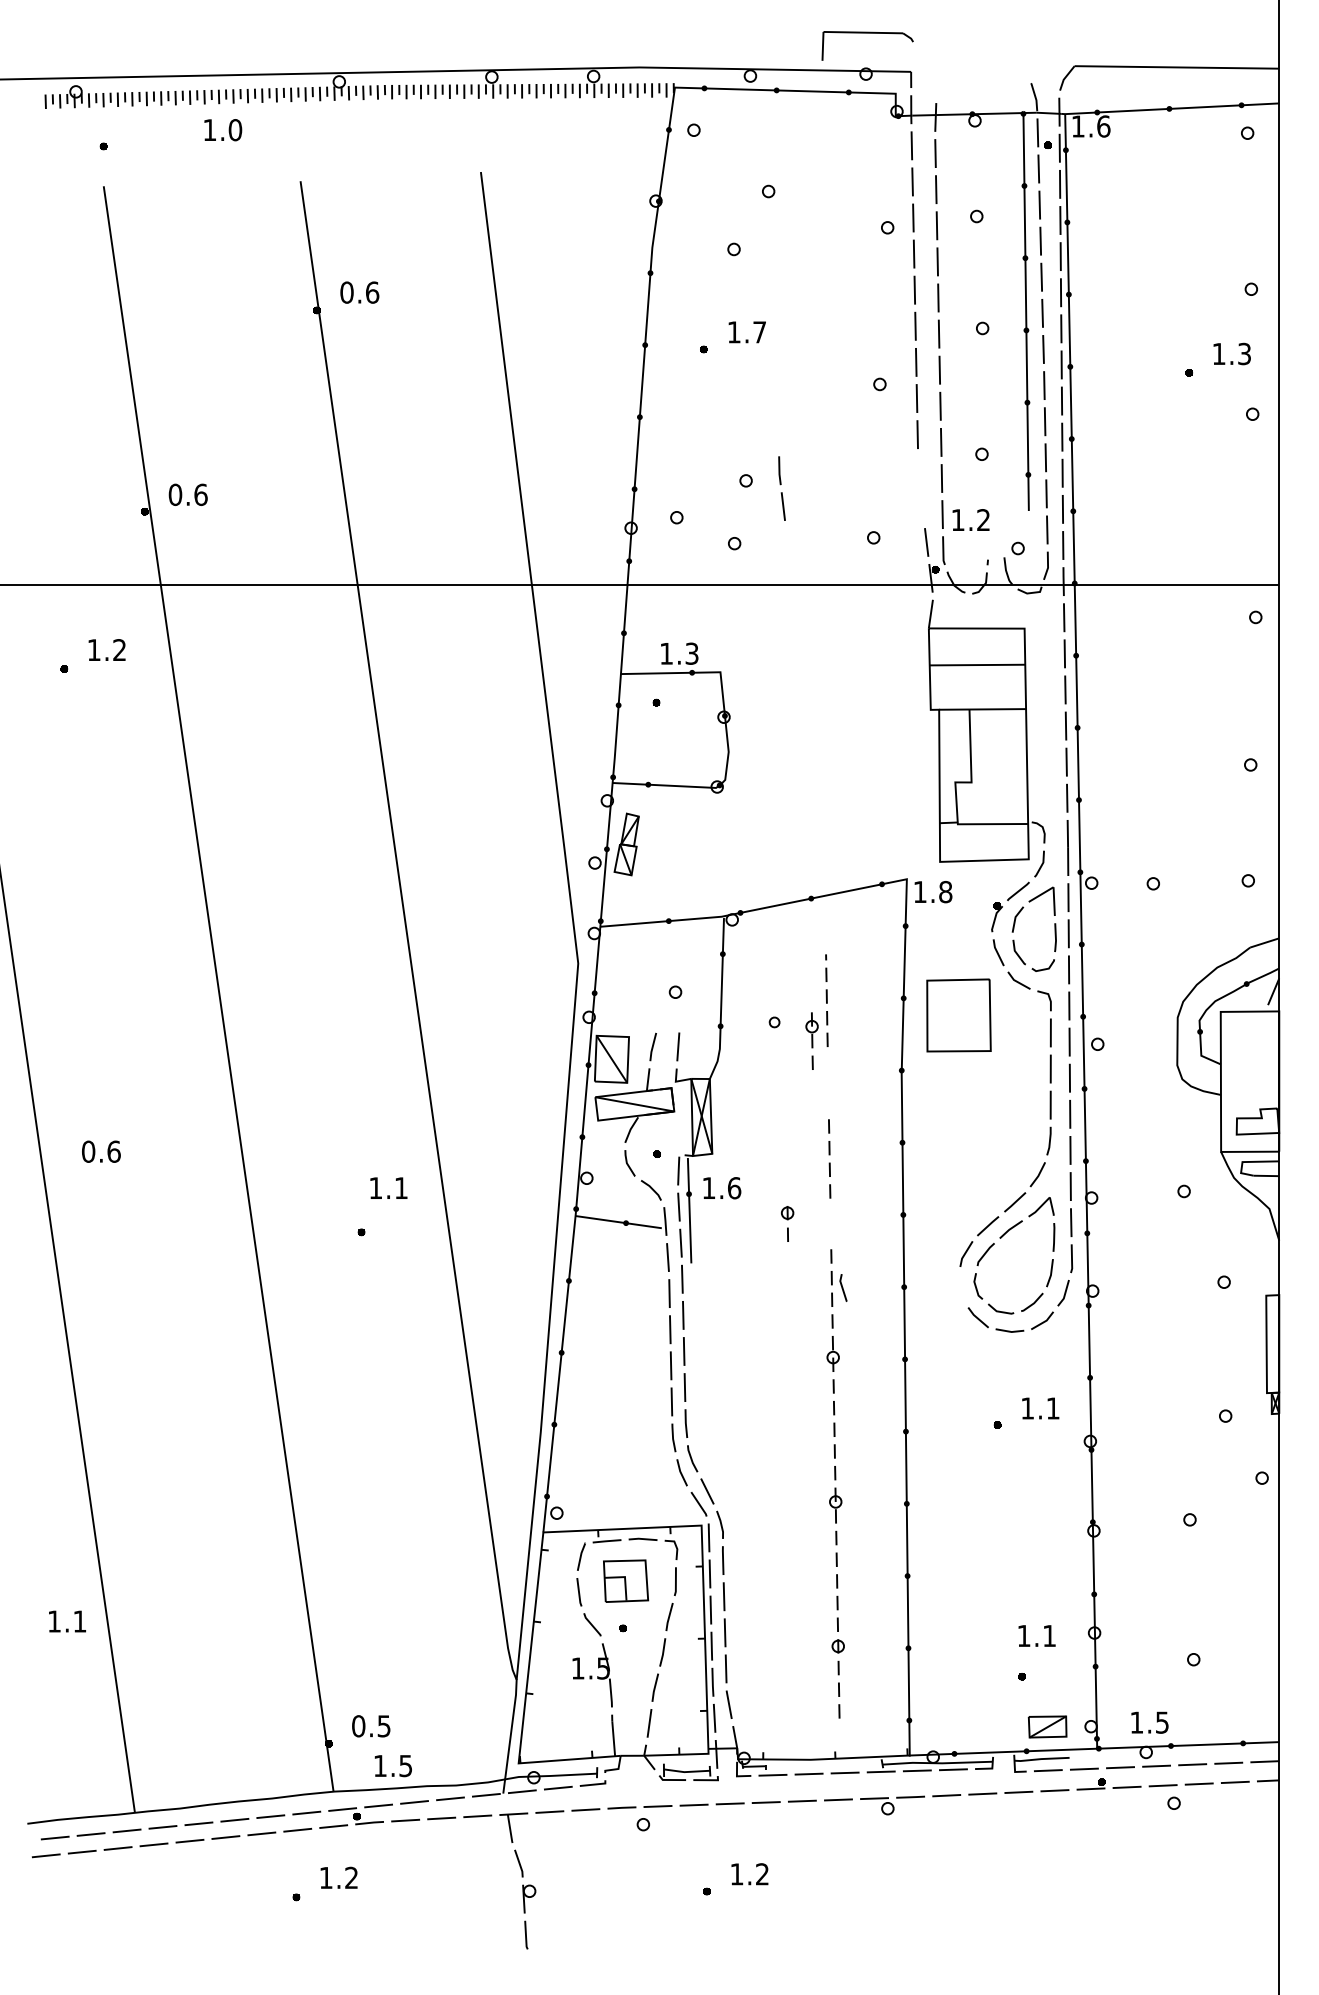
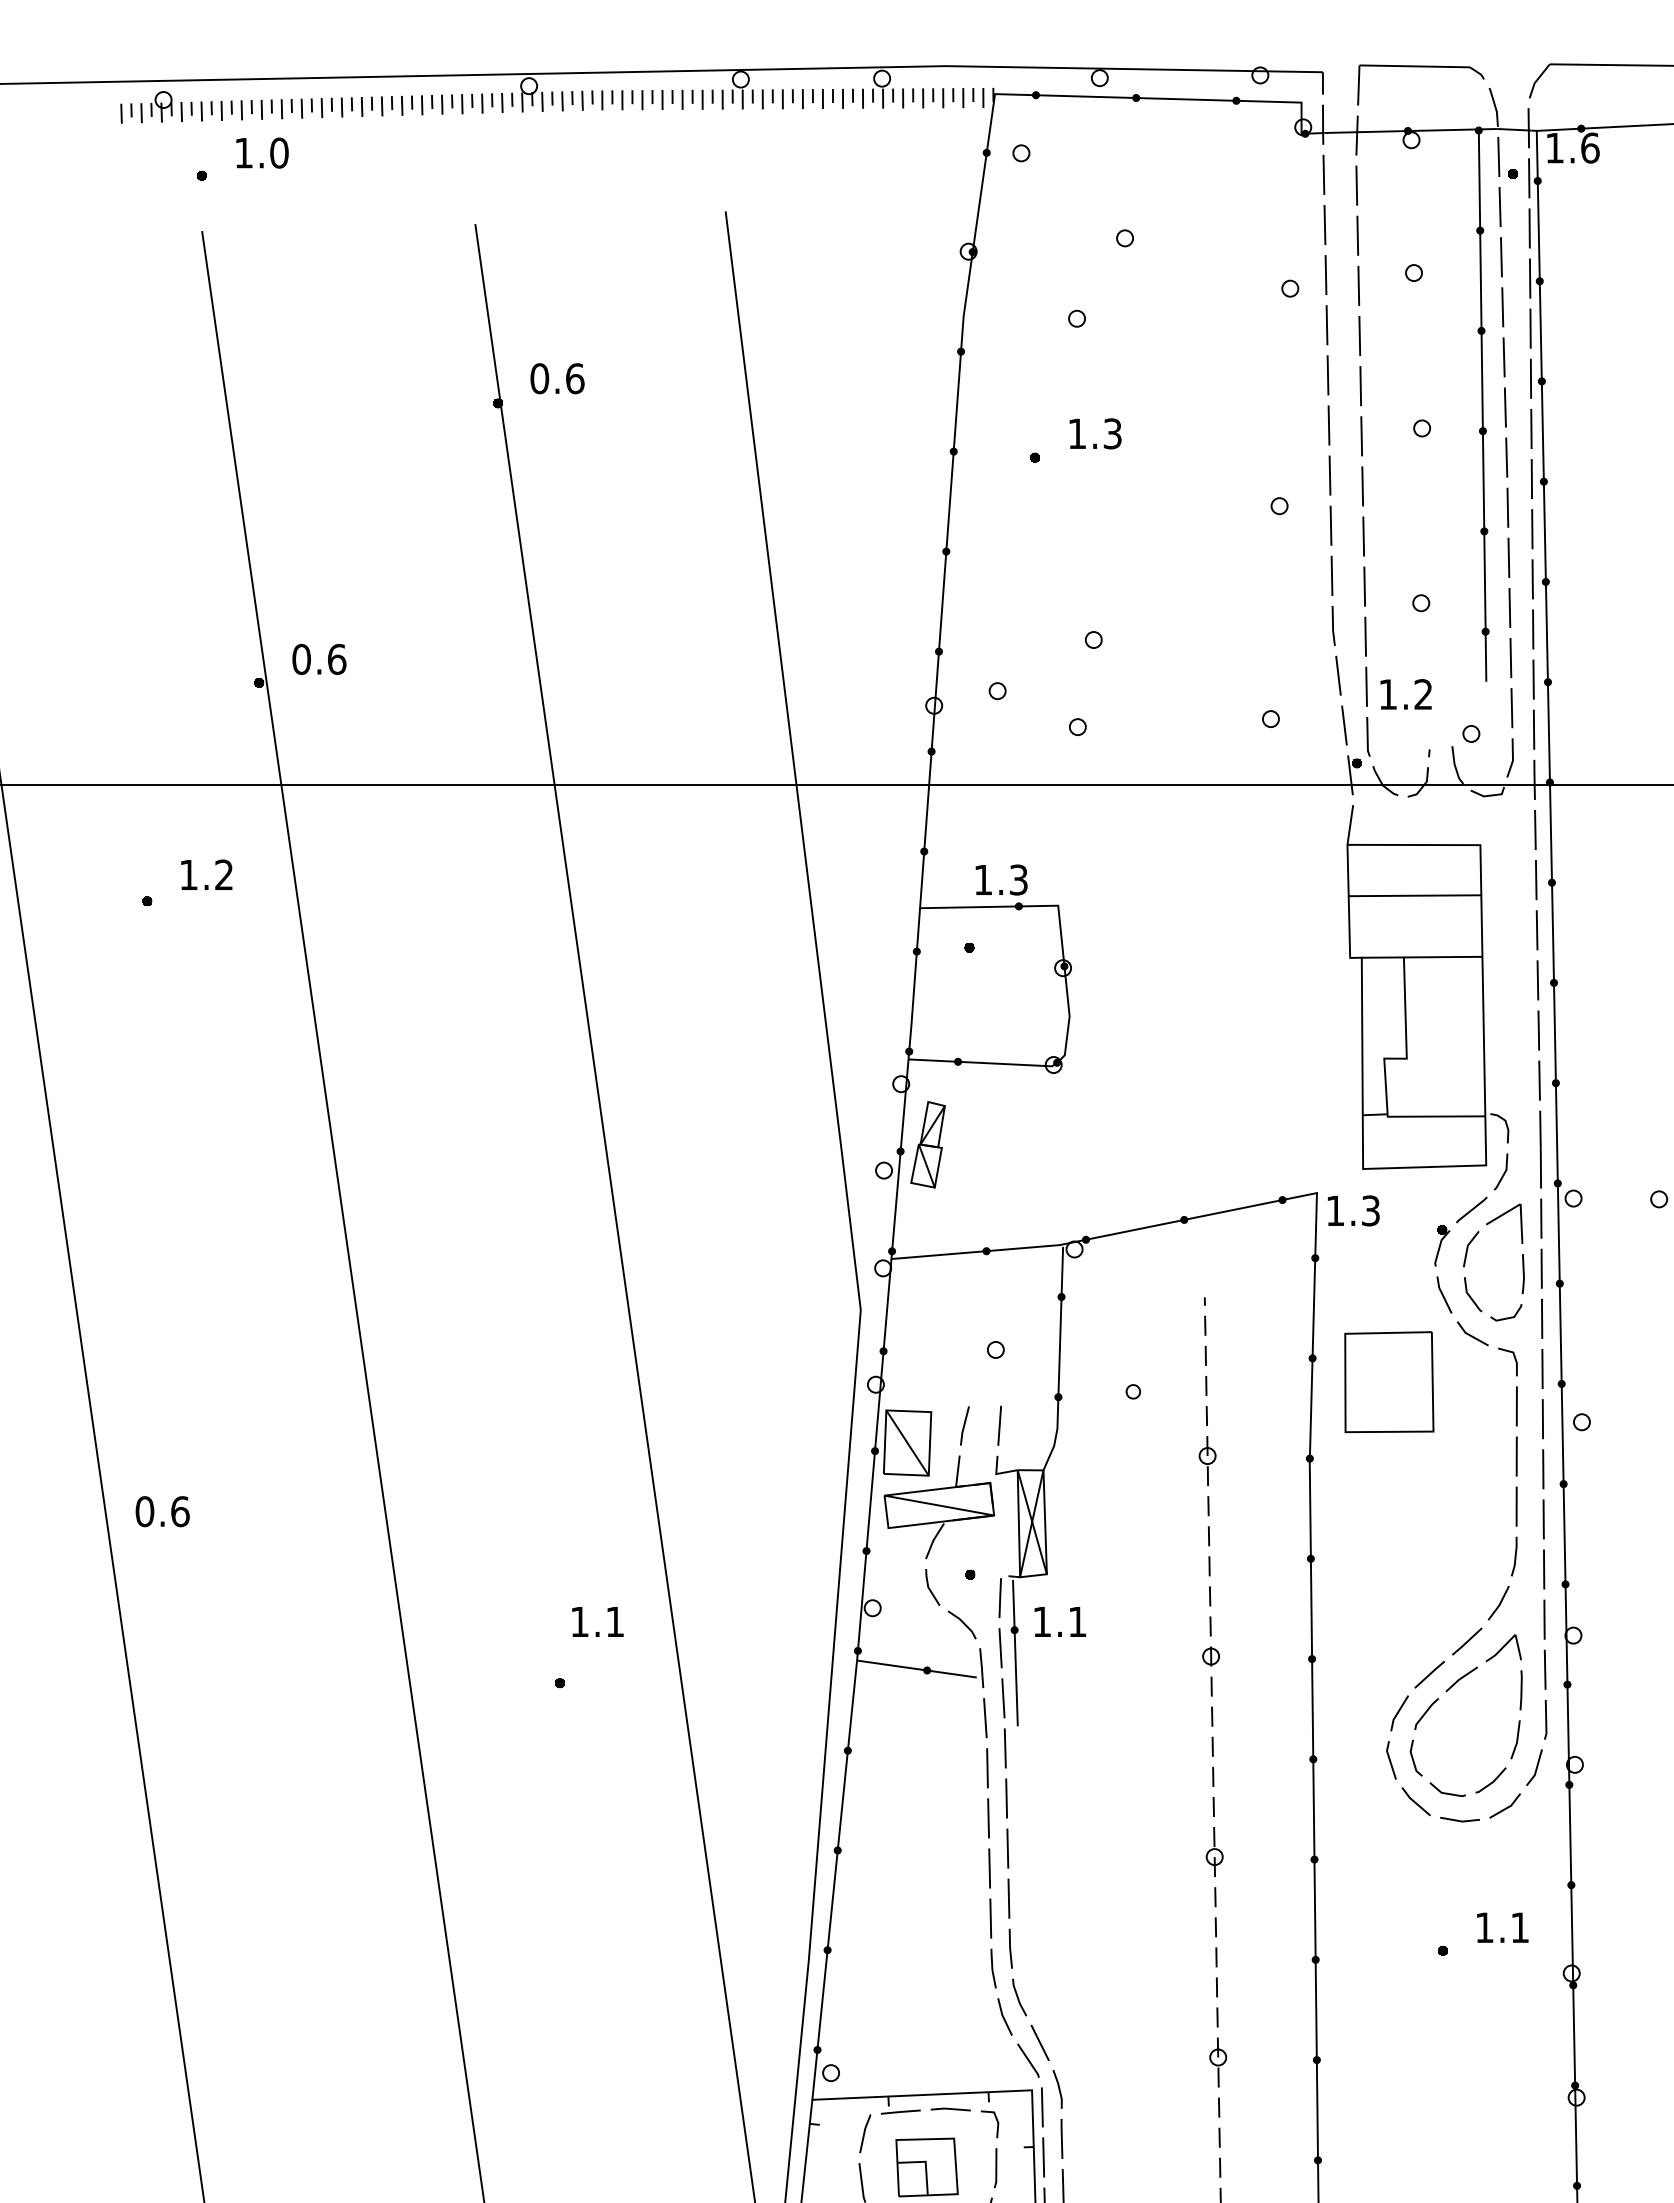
part: (867, 33) -> (1420, 67), moved
text: (223, 130) -> (262, 153), moved
text: (759, 332) -> (1112, 434), 1.7 -> 1.3
part: (781, 488) -> (1335, 650), moved
text: (945, 892) -> (1370, 1211), 1.8 -> 1.3
part: (811, 1040) -> (1206, 1475), moved
text: (101, 1151) -> (162, 1511), moved
text: (734, 1188) -> (1077, 1622), 1.6 -> 1.1
part: (787, 1223) -> (1210, 1670), moved
line: (843, 1287) -> (1391, 1759), moved

